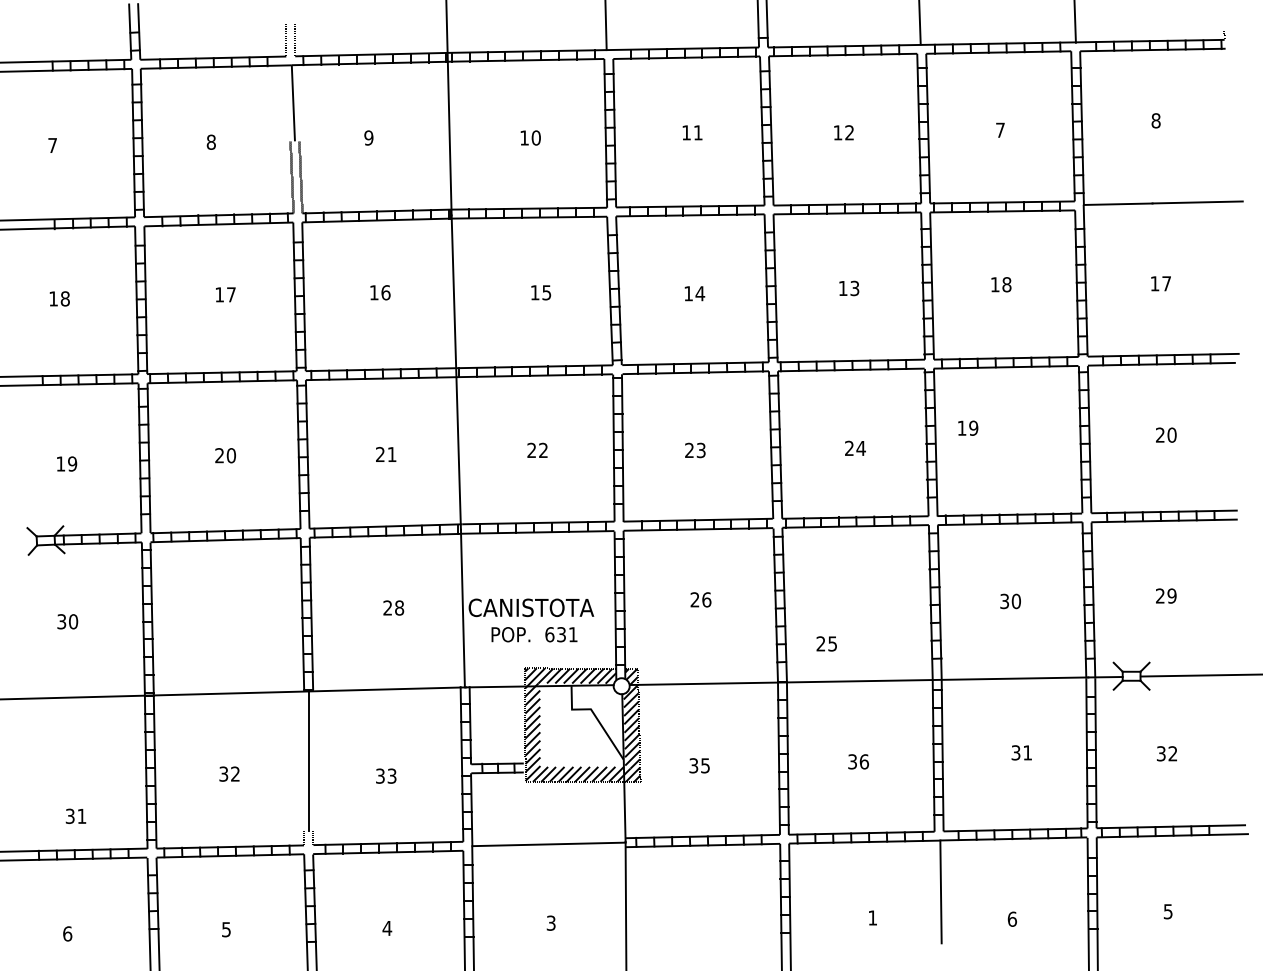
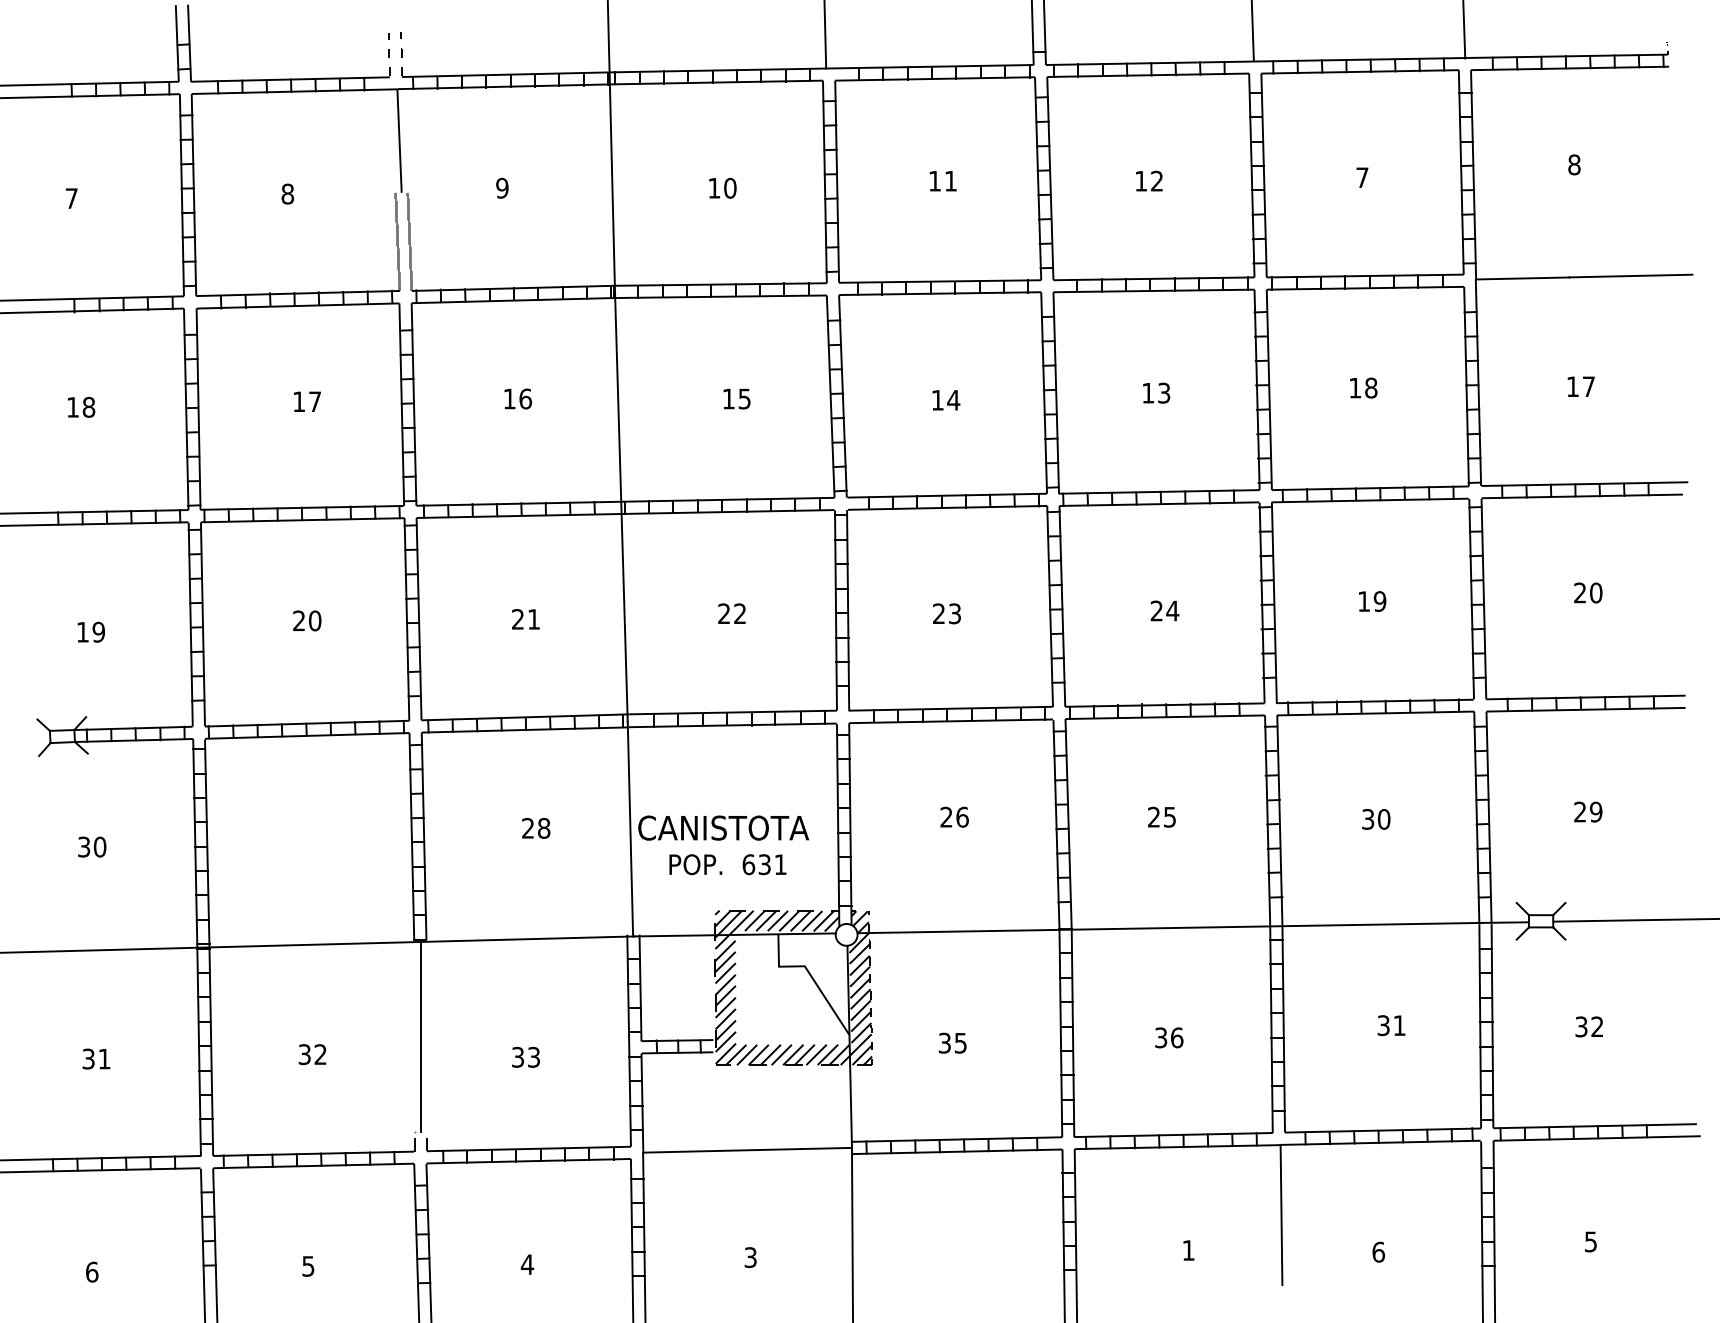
text: (968, 428) -> (1372, 601), moved
text: (826, 643) -> (1161, 816), moved
text: (76, 815) -> (96, 1058), moved

